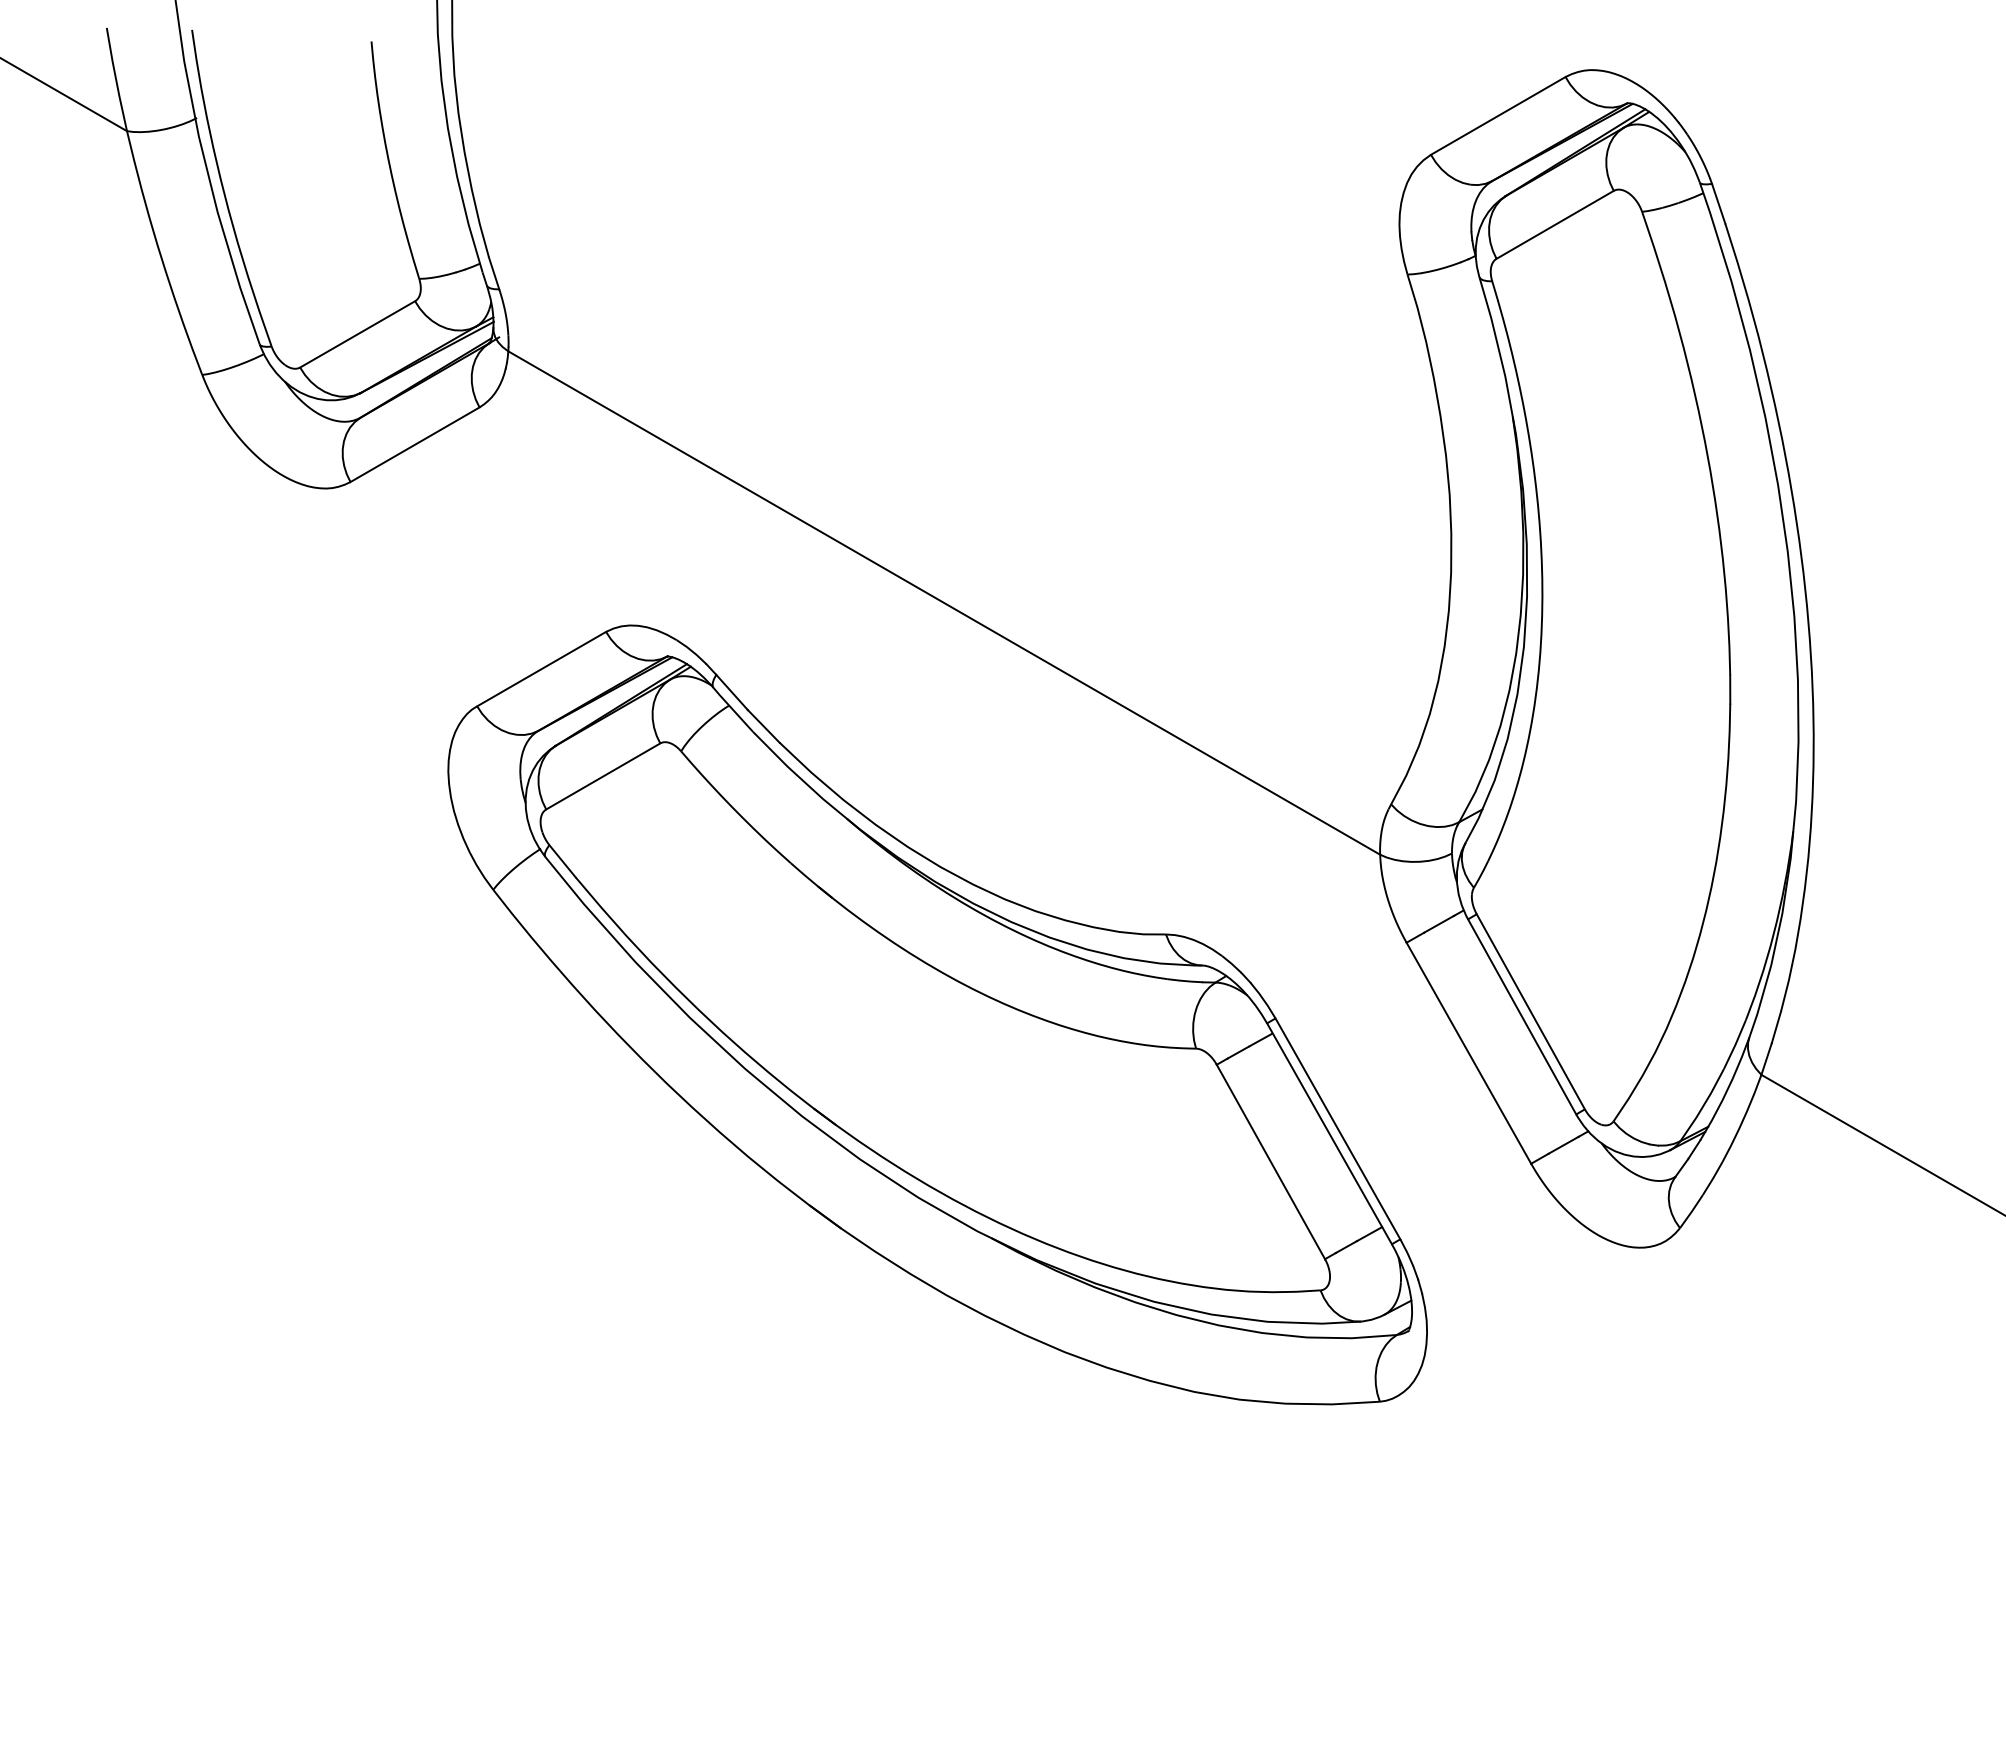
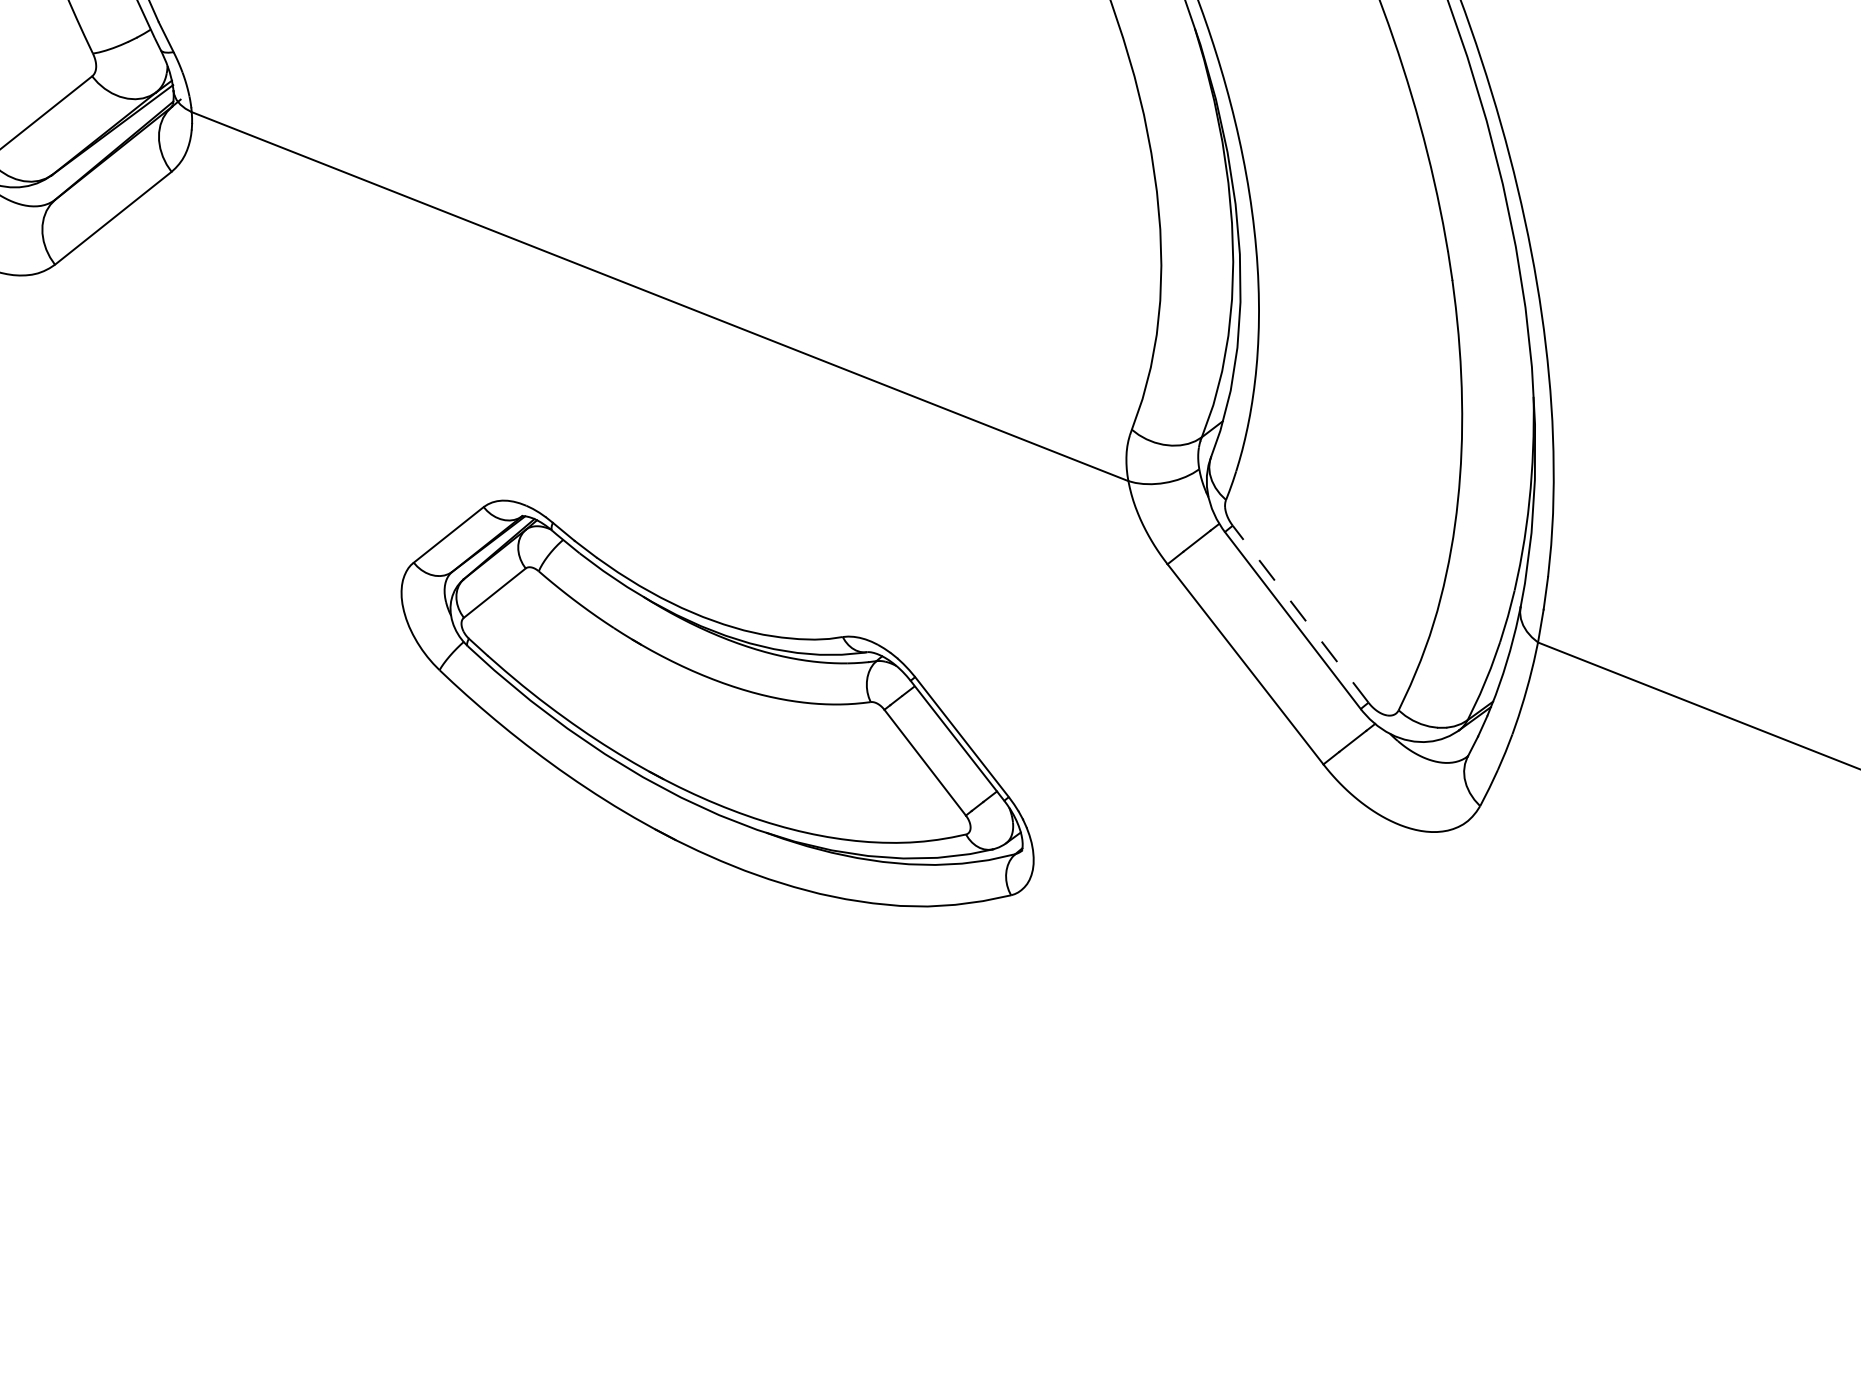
line: (1530, 1011) -> (1300, 613), solid -> dashed
part: (937, 1014) -> (714, 704), size x0.6

